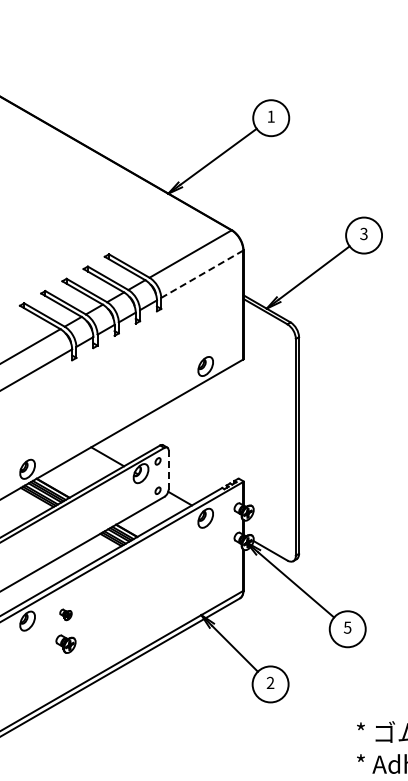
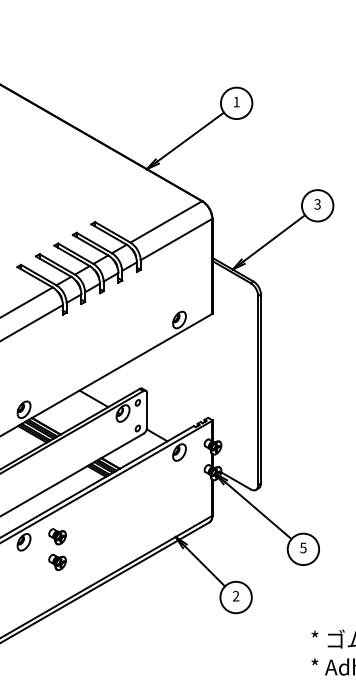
line: (201, 274) -> (175, 239), dashed -> solid
line: (168, 469) -> (147, 409), dashed -> solid
part: (65, 614) -> (57, 536), size x1.67

